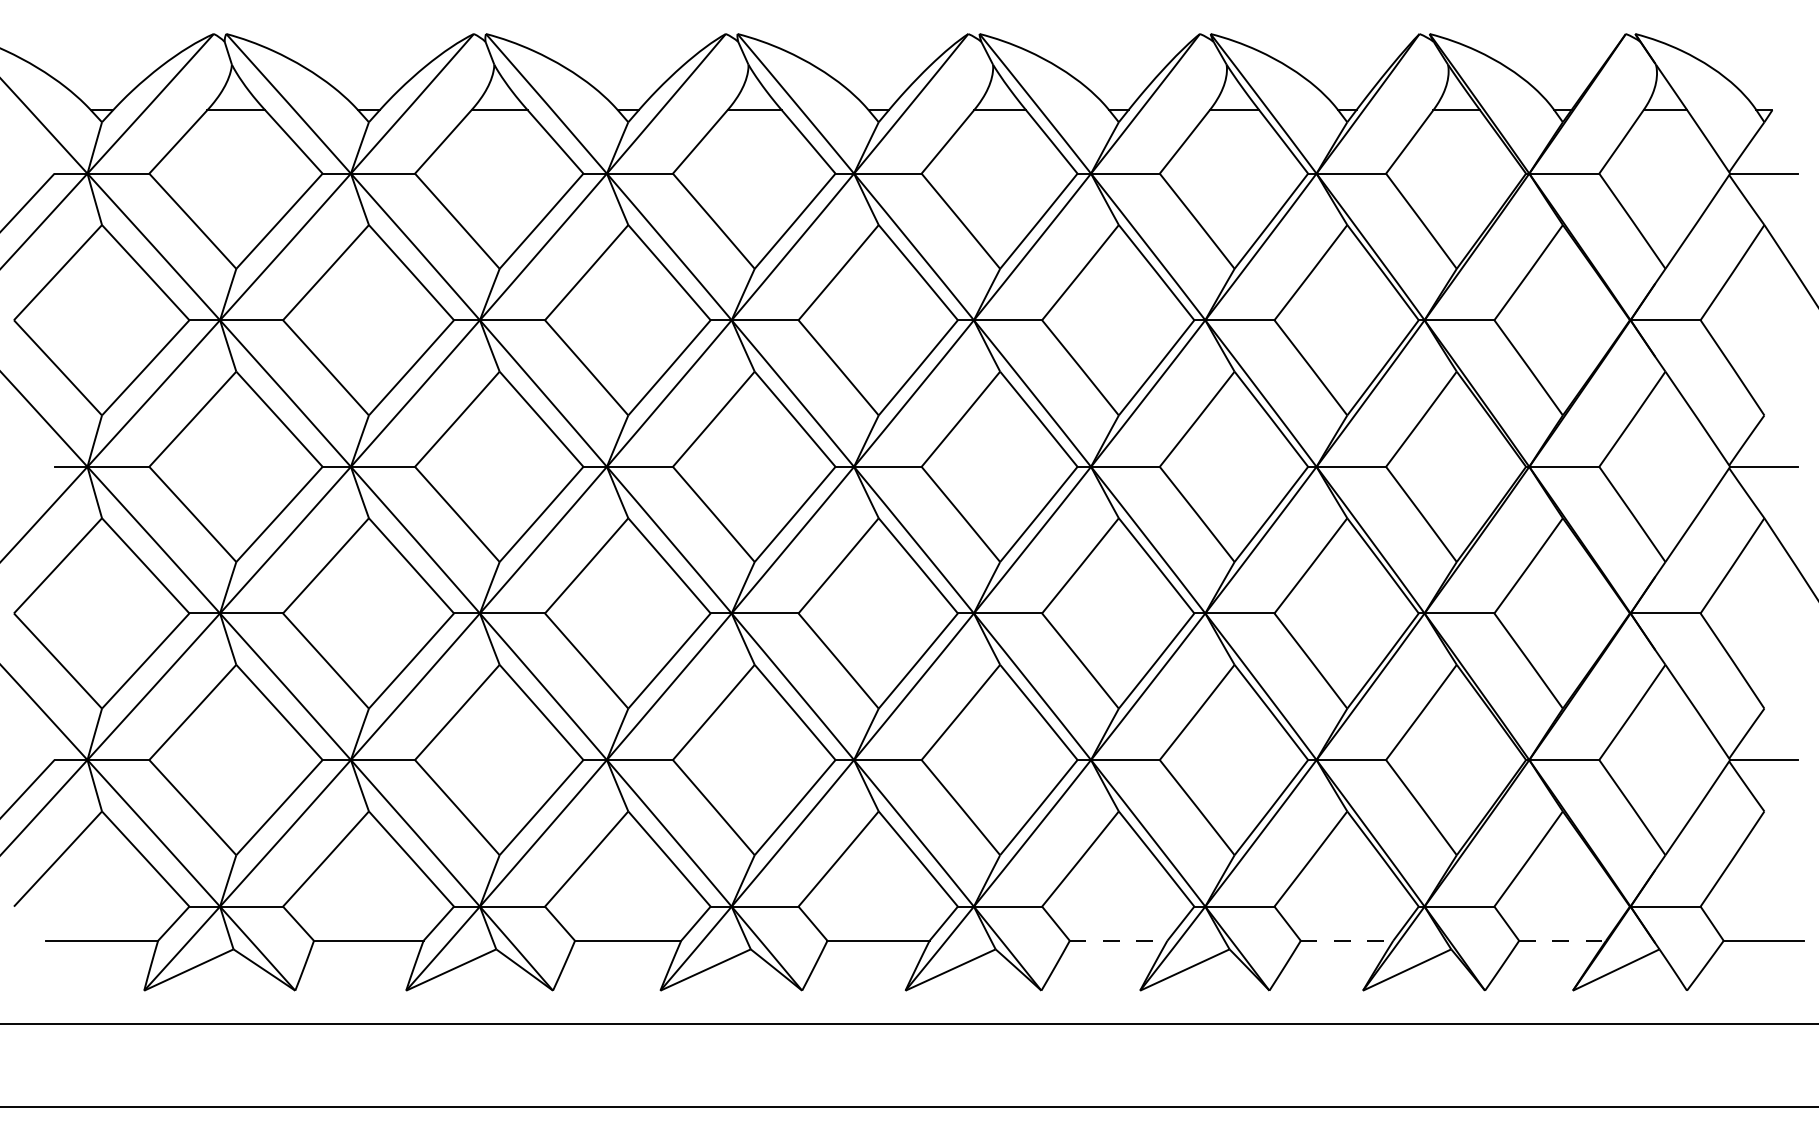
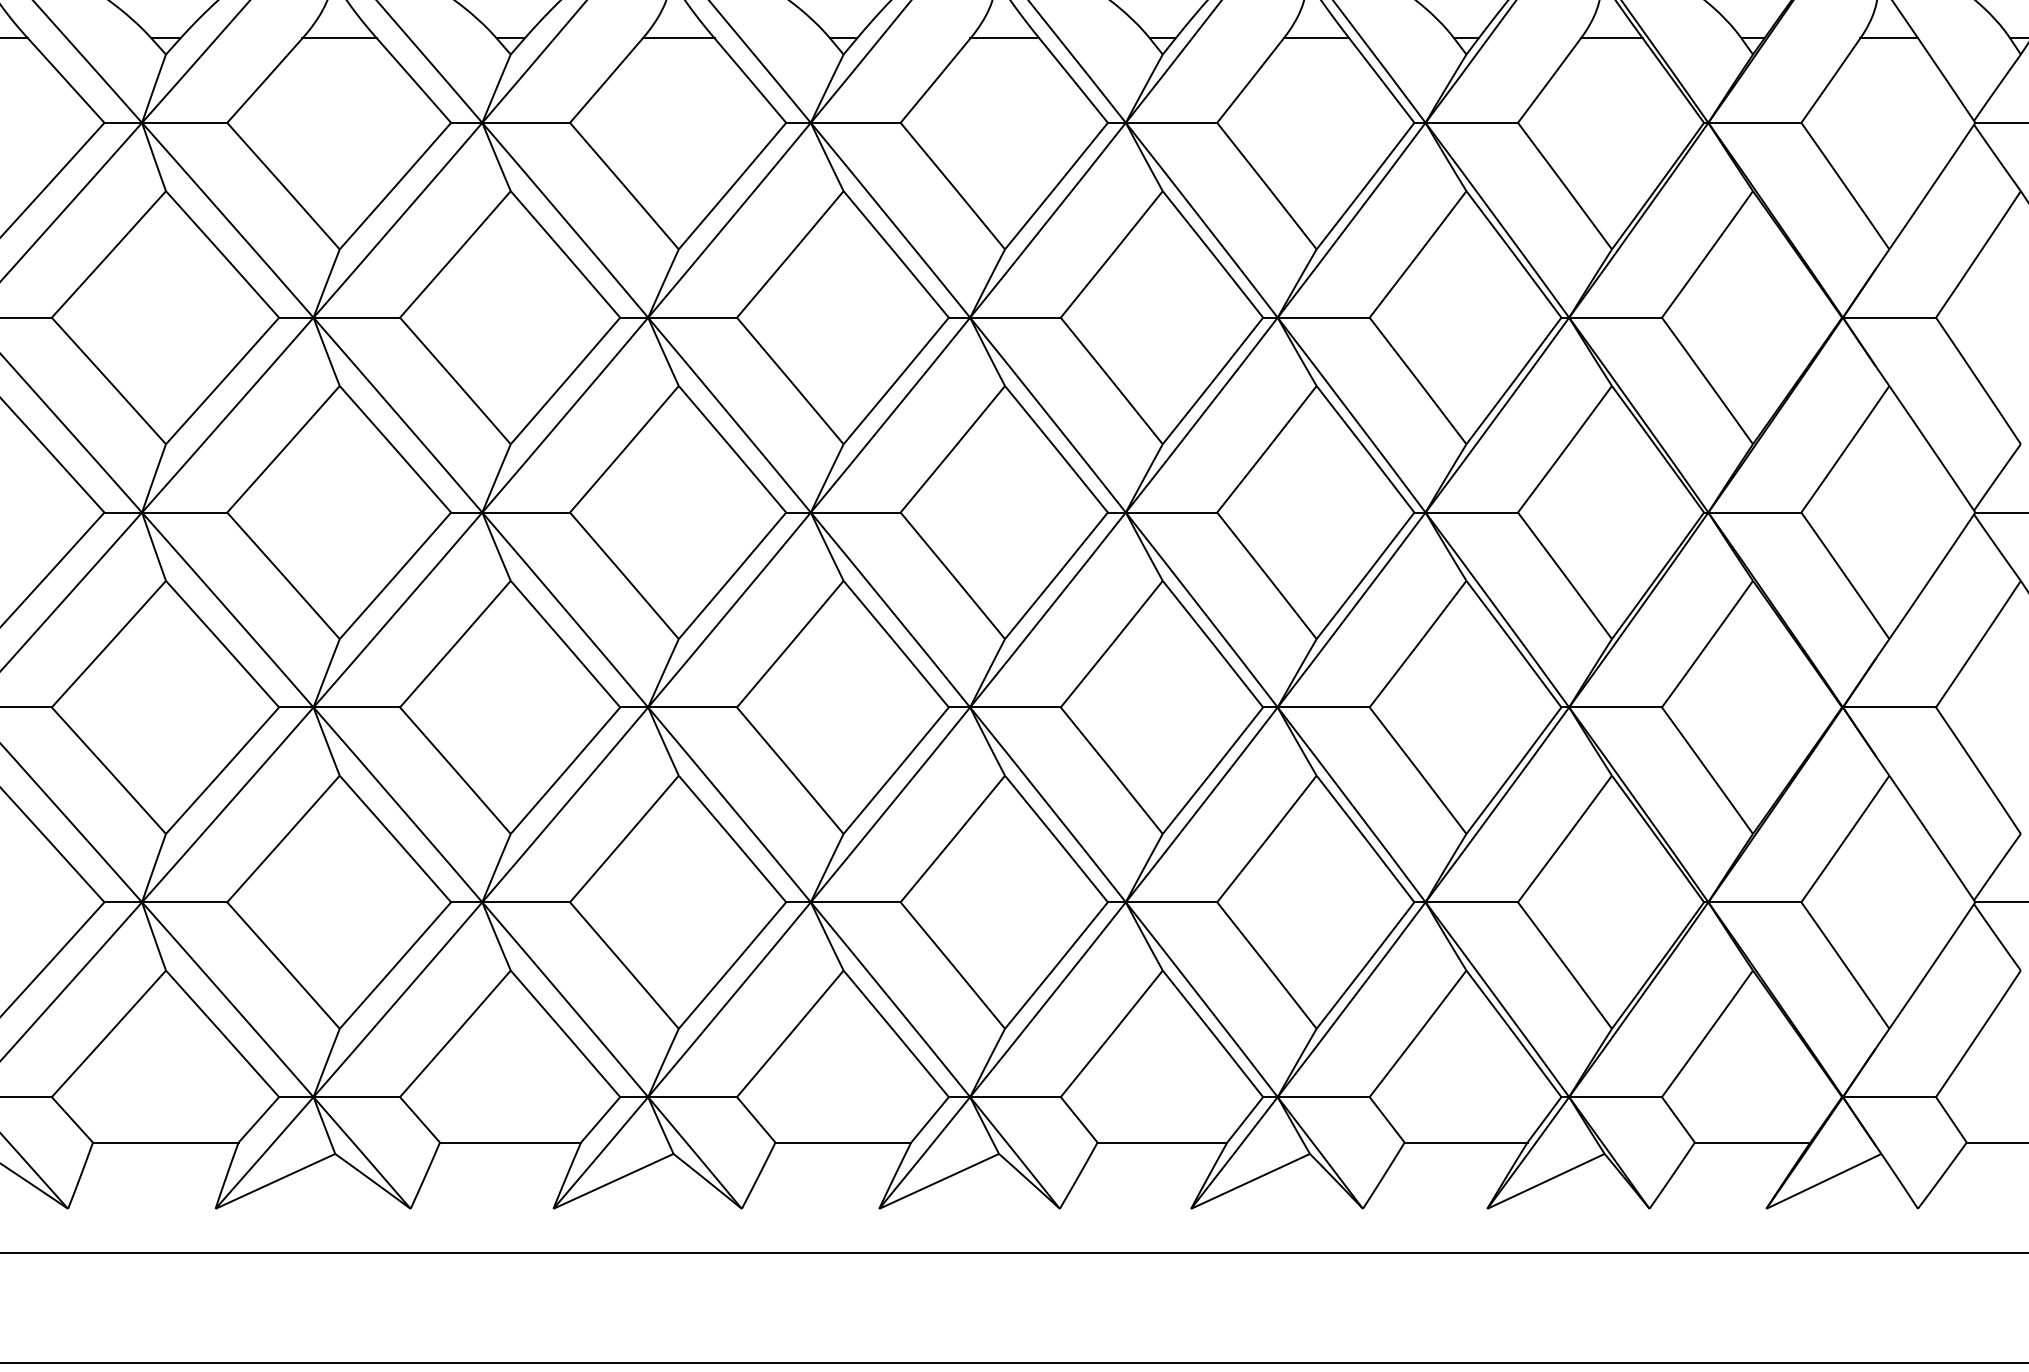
line: (1118, 940) -> (1162, 1142), dashed -> solid
line: (1347, 940) -> (1466, 1142), dashed -> solid
line: (1563, 940) -> (1753, 1142), dashed -> solid

